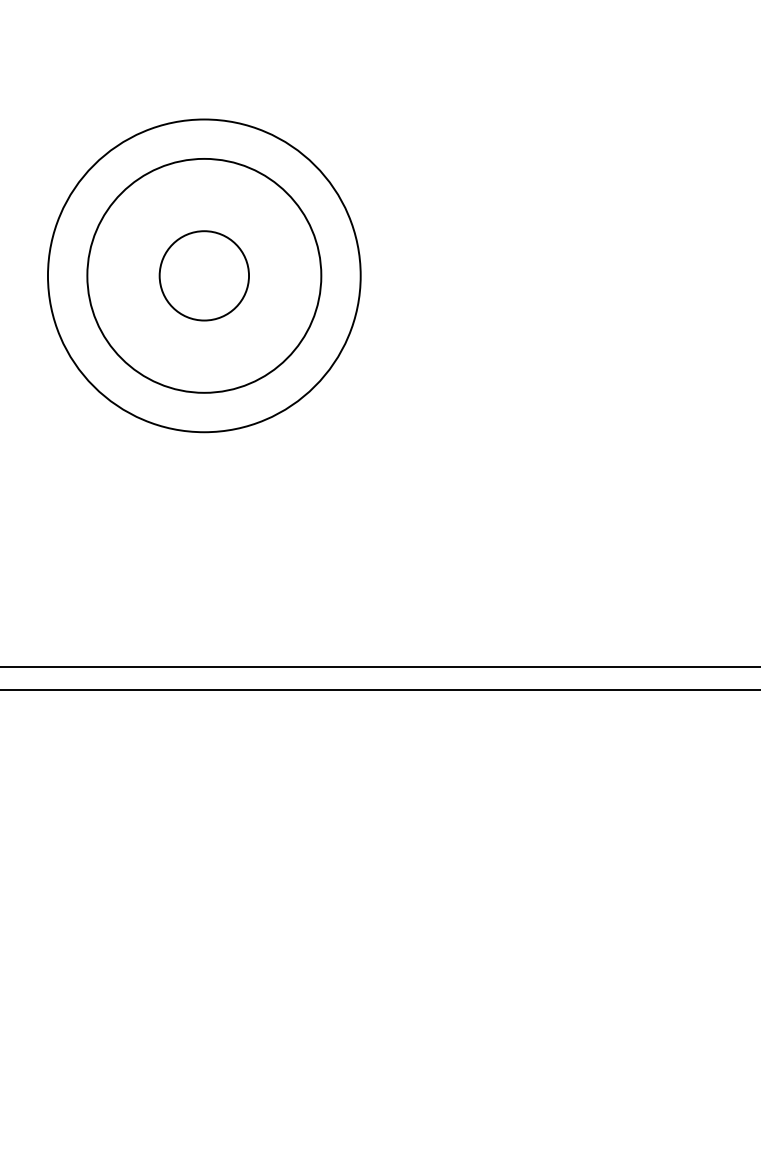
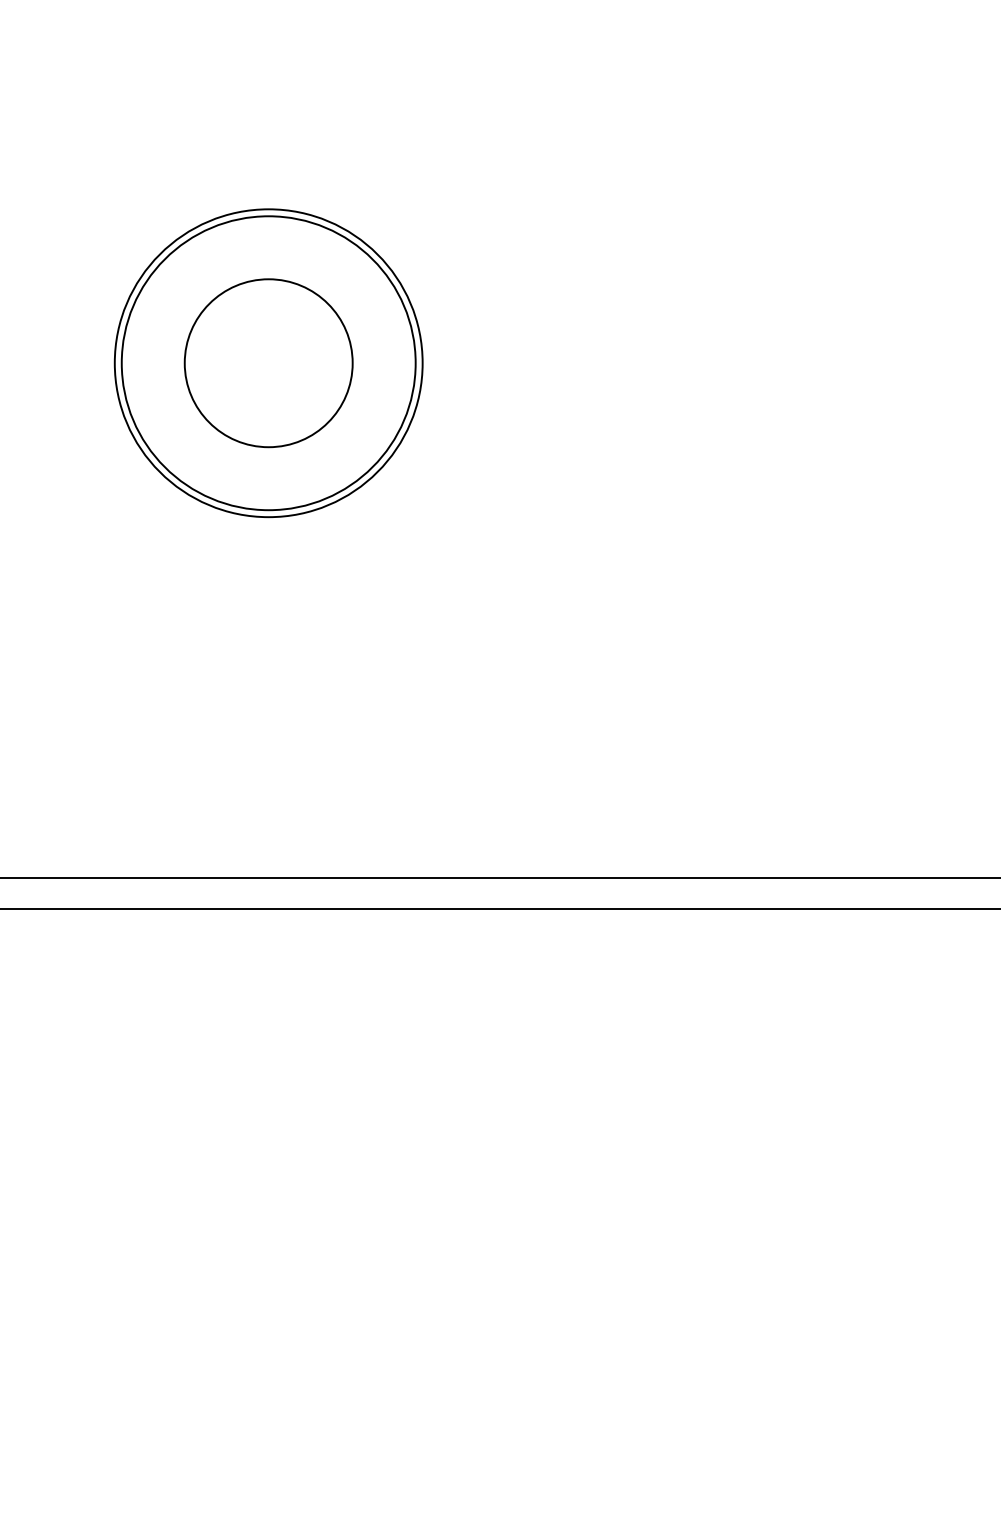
circle: (204, 276) -> (268, 363), size x0.71
circle: (204, 276) -> (268, 363), size x1.43

